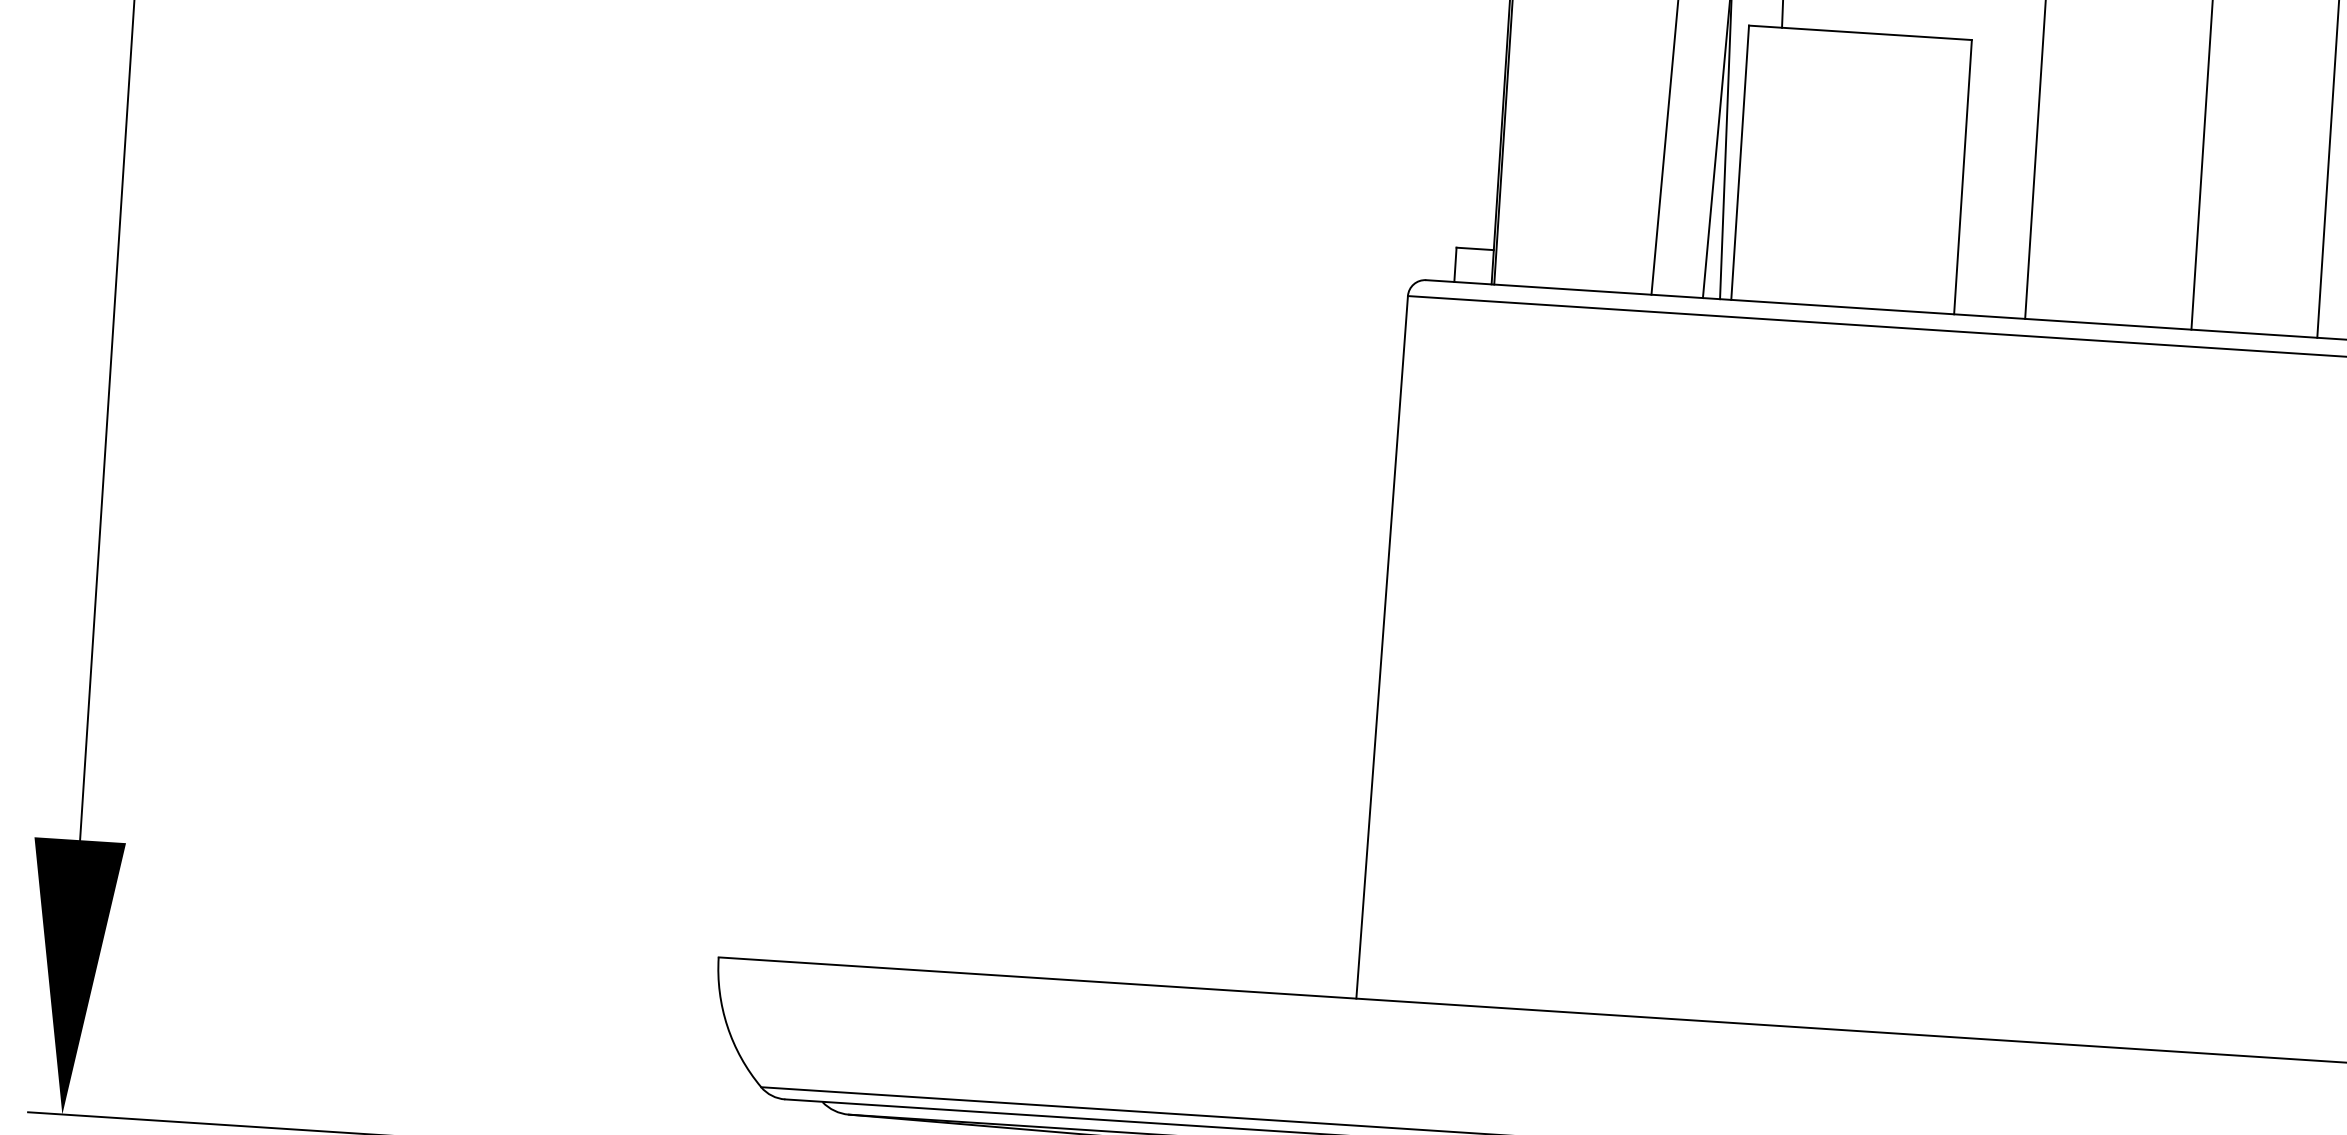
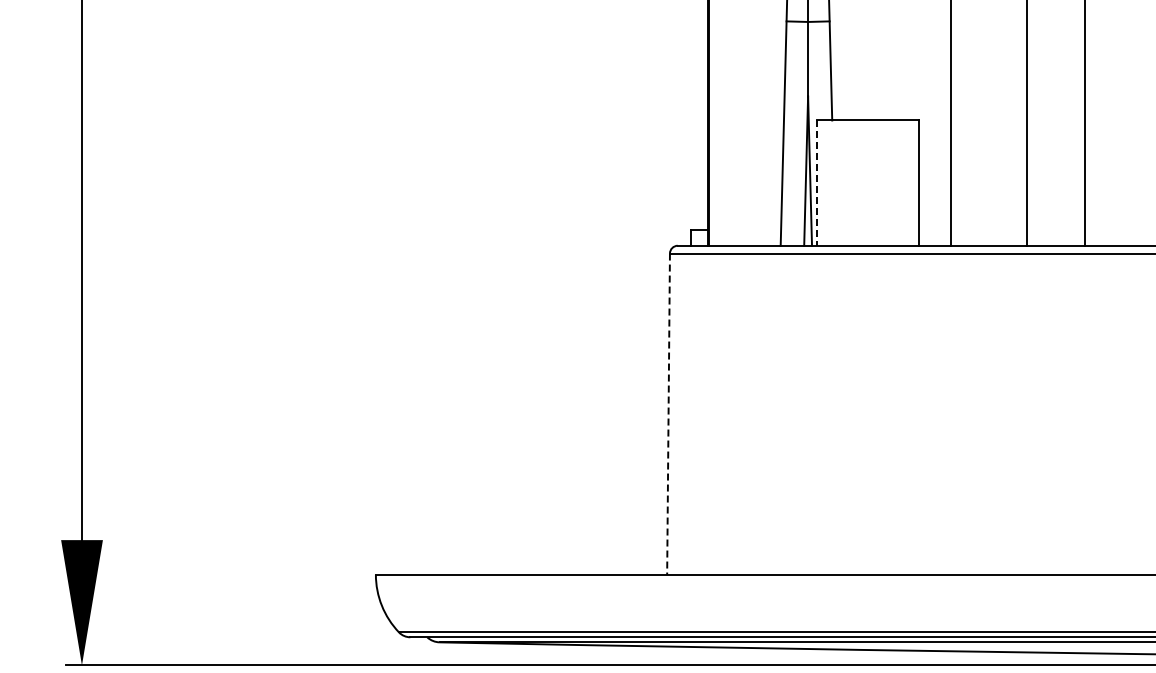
line: (1740, 163) -> (817, 183), solid -> dashed
line: (1381, 648) -> (668, 414), solid -> dashed

